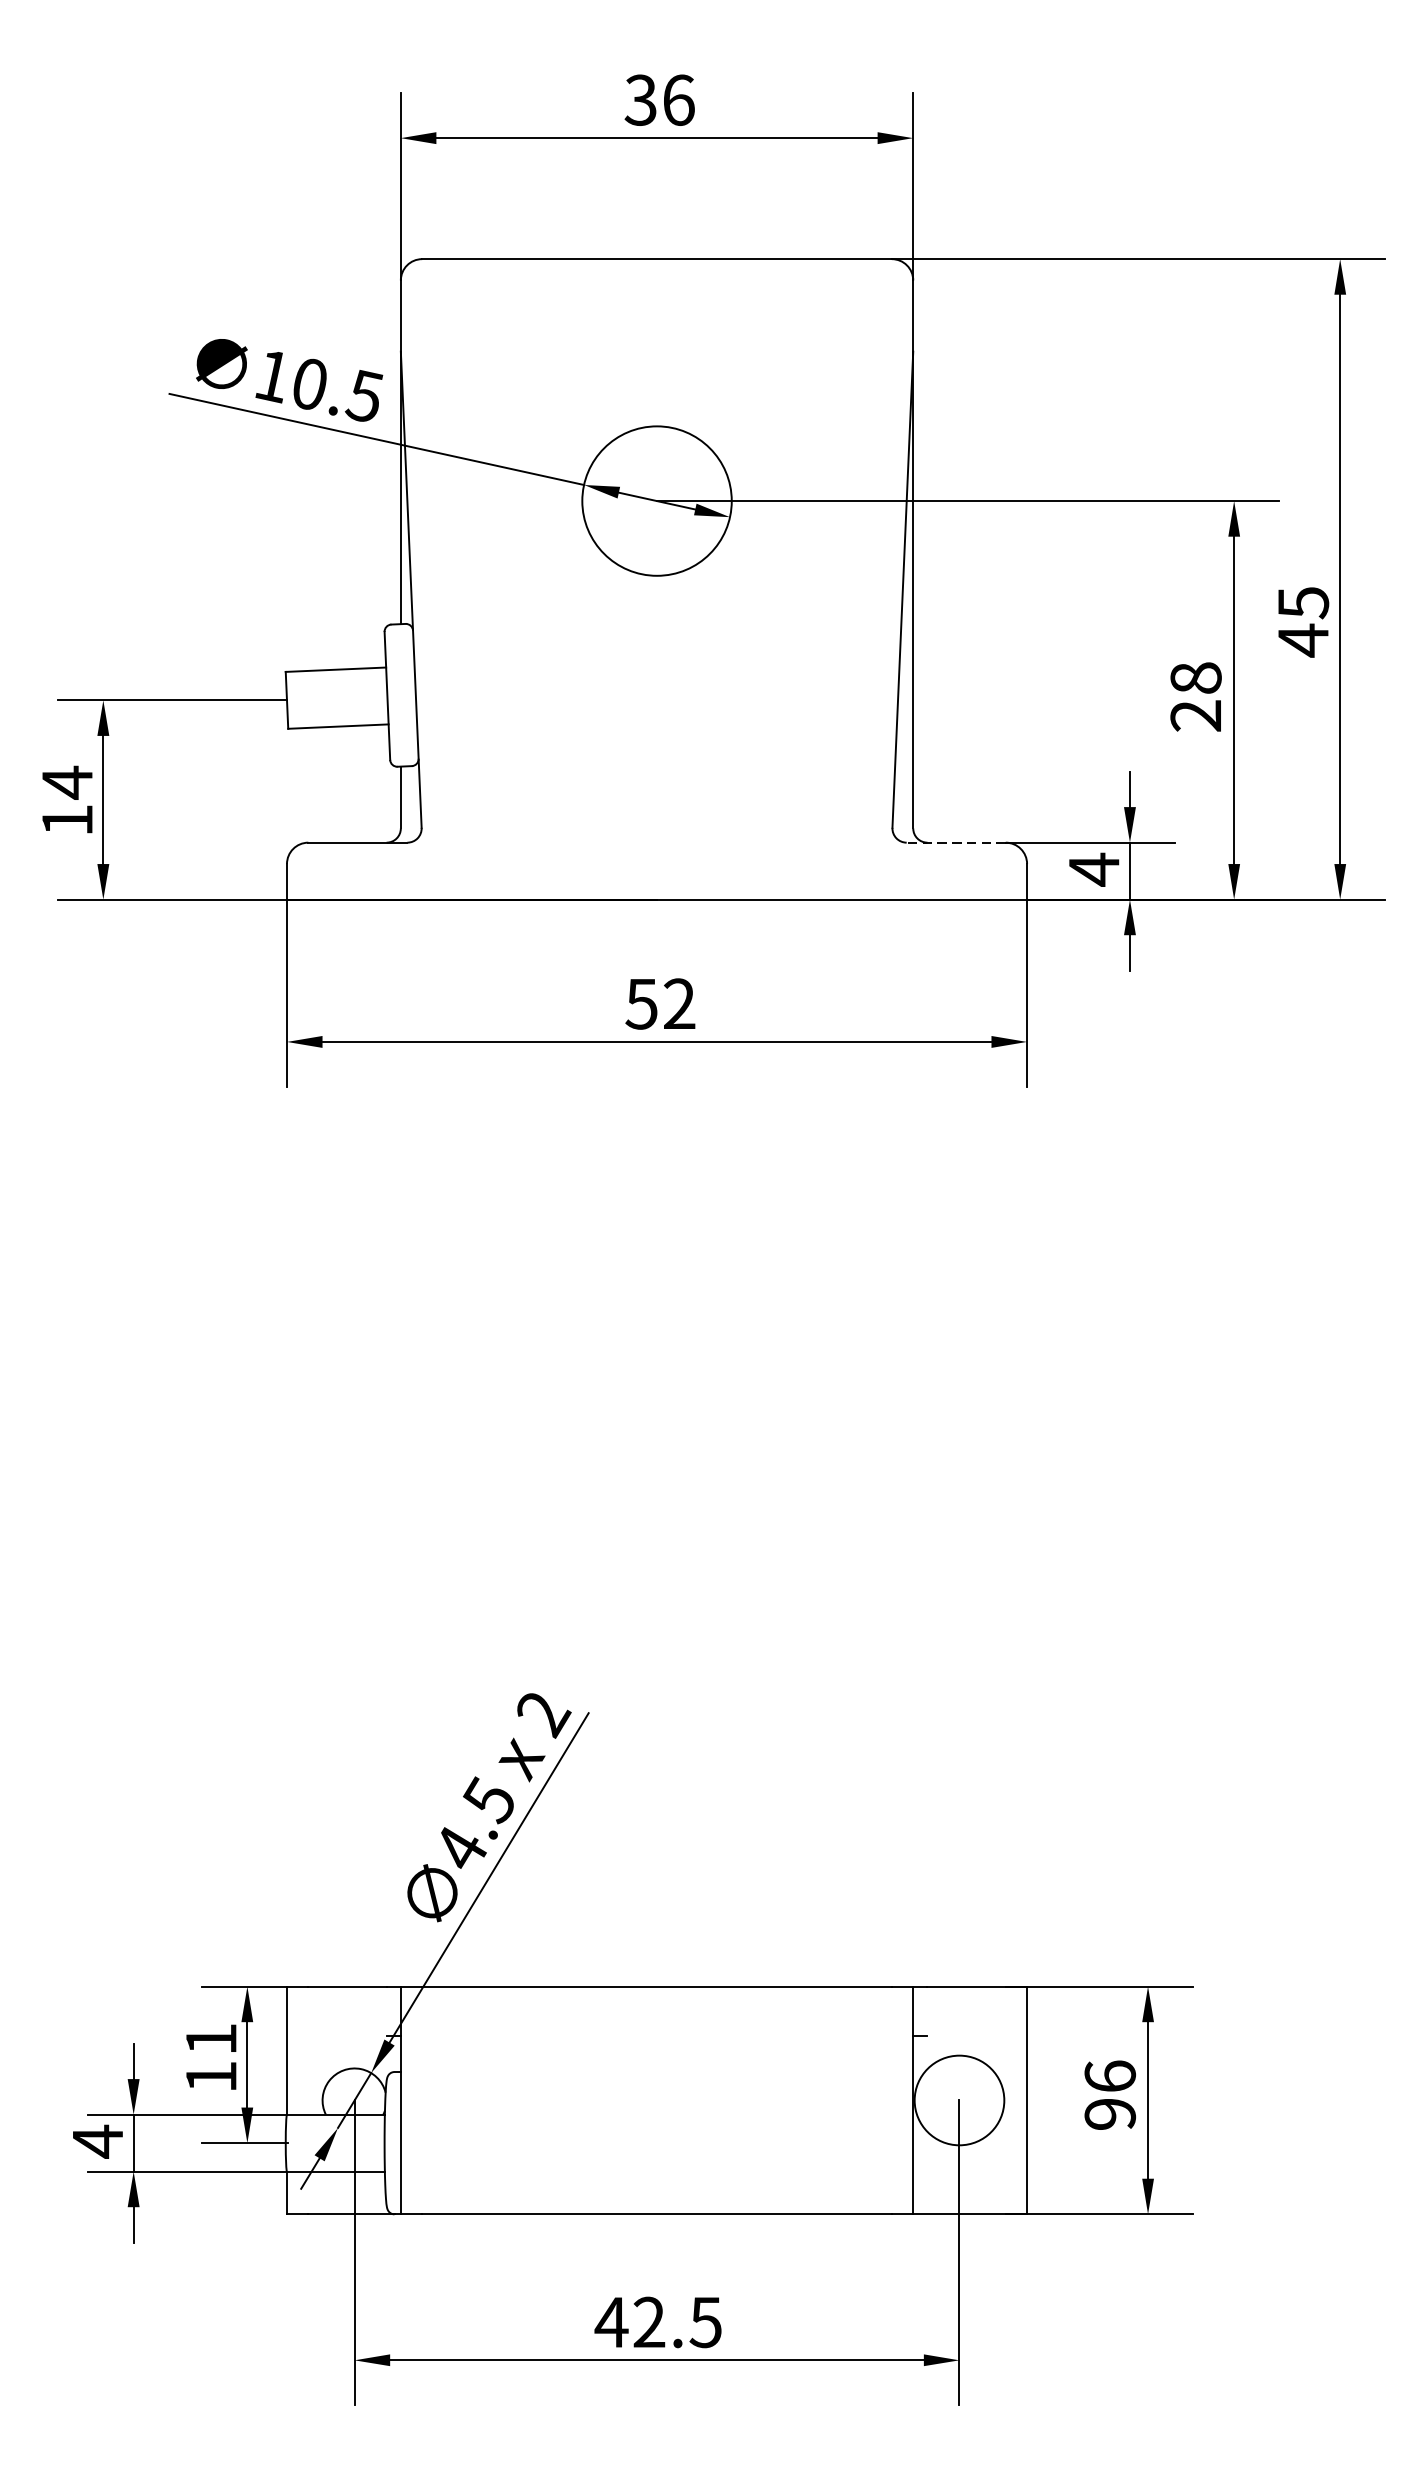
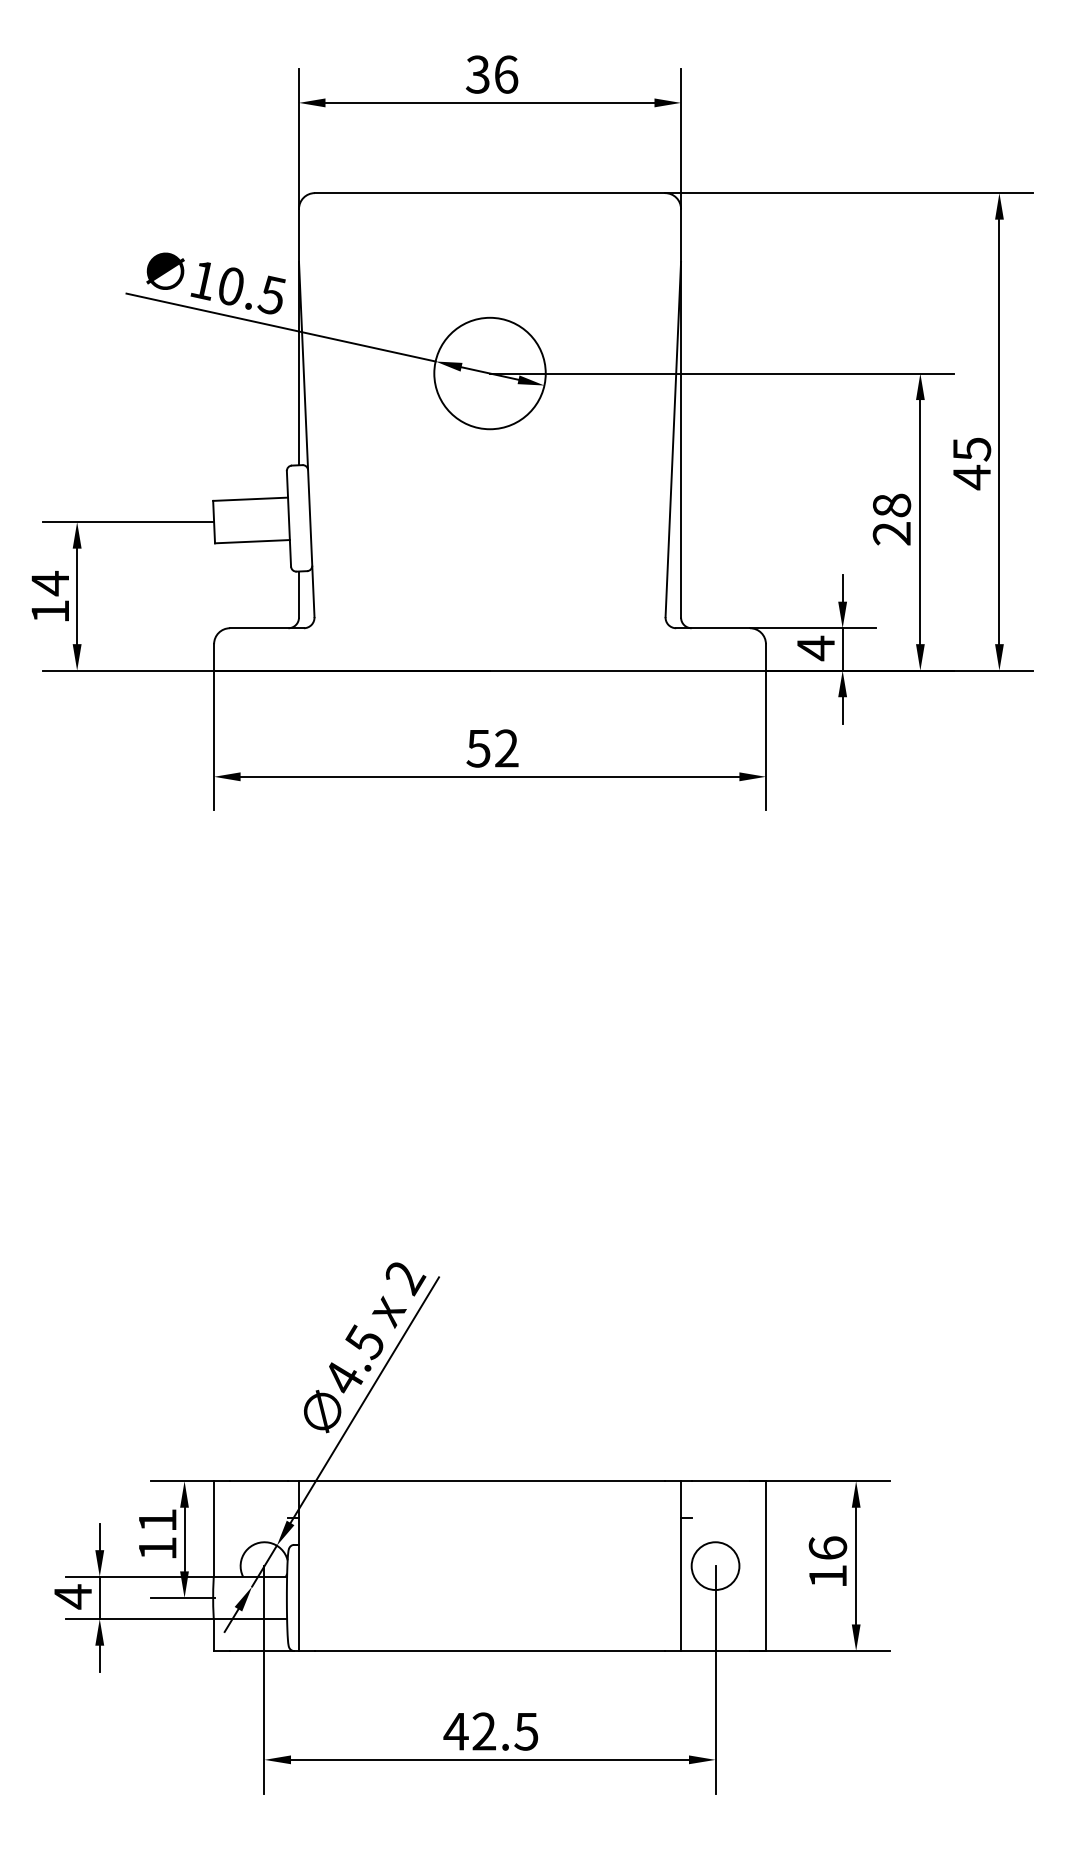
line: (956, 843) -> (713, 628), dashed -> solid
circle: (959, 2100) -> (715, 1566), size x0.71
text: (1109, 2114) -> (827, 1576), 96 -> 16

